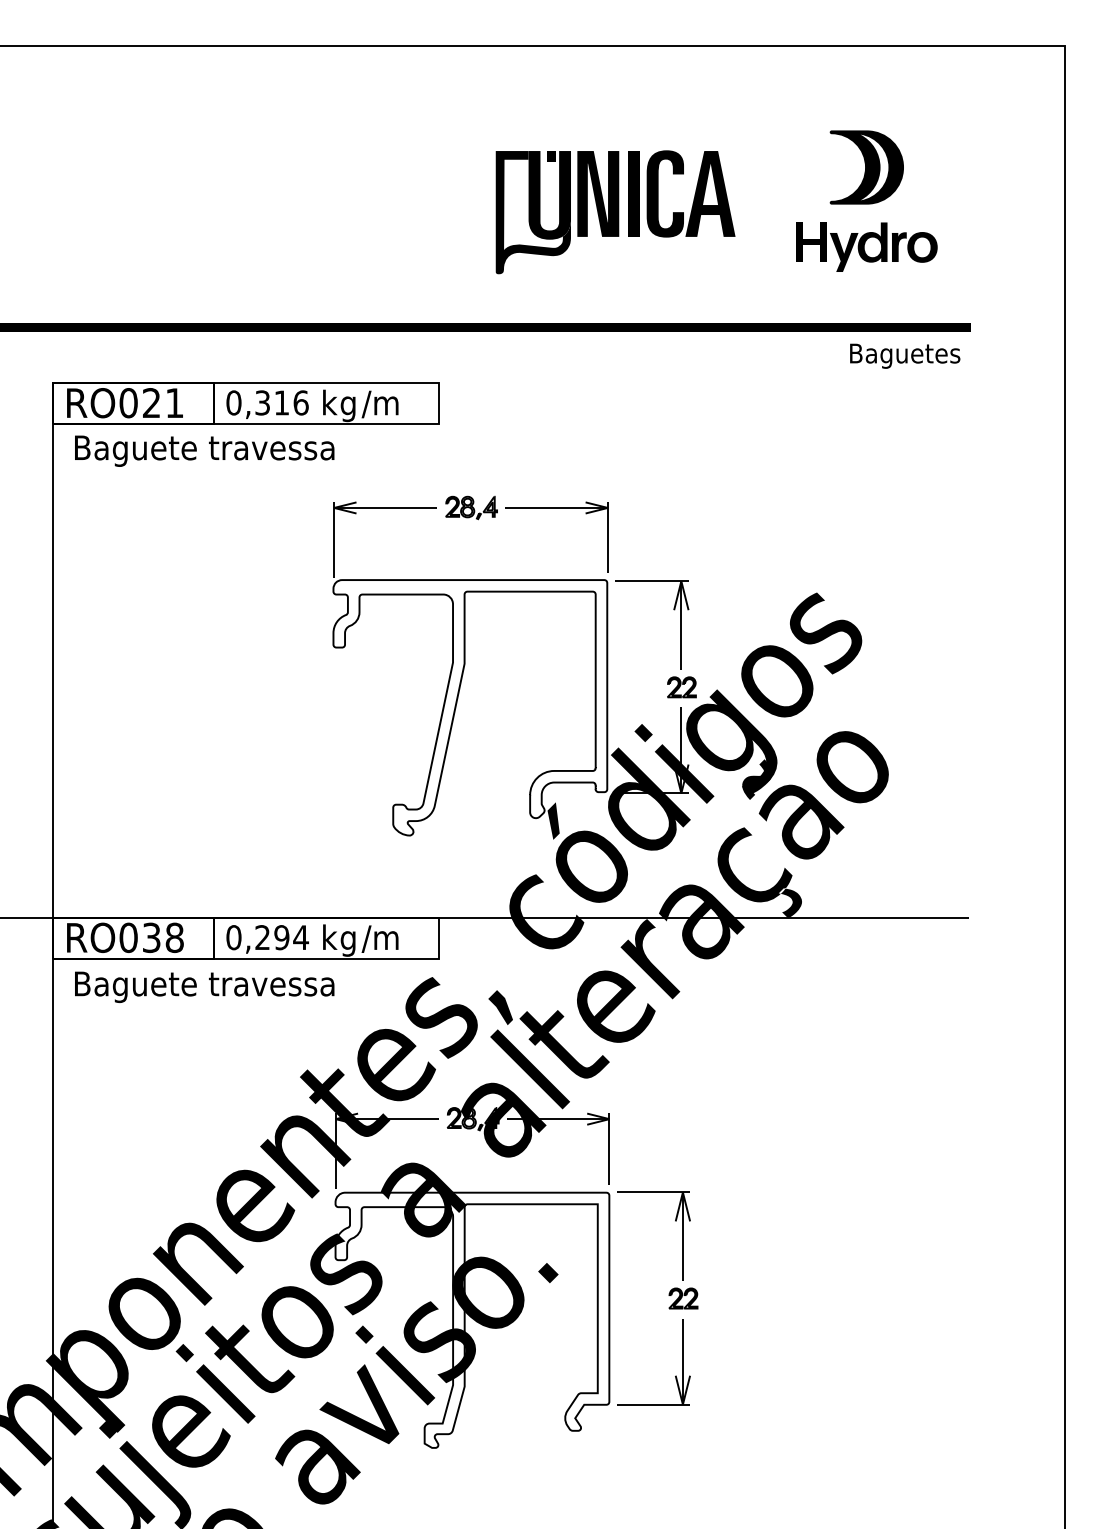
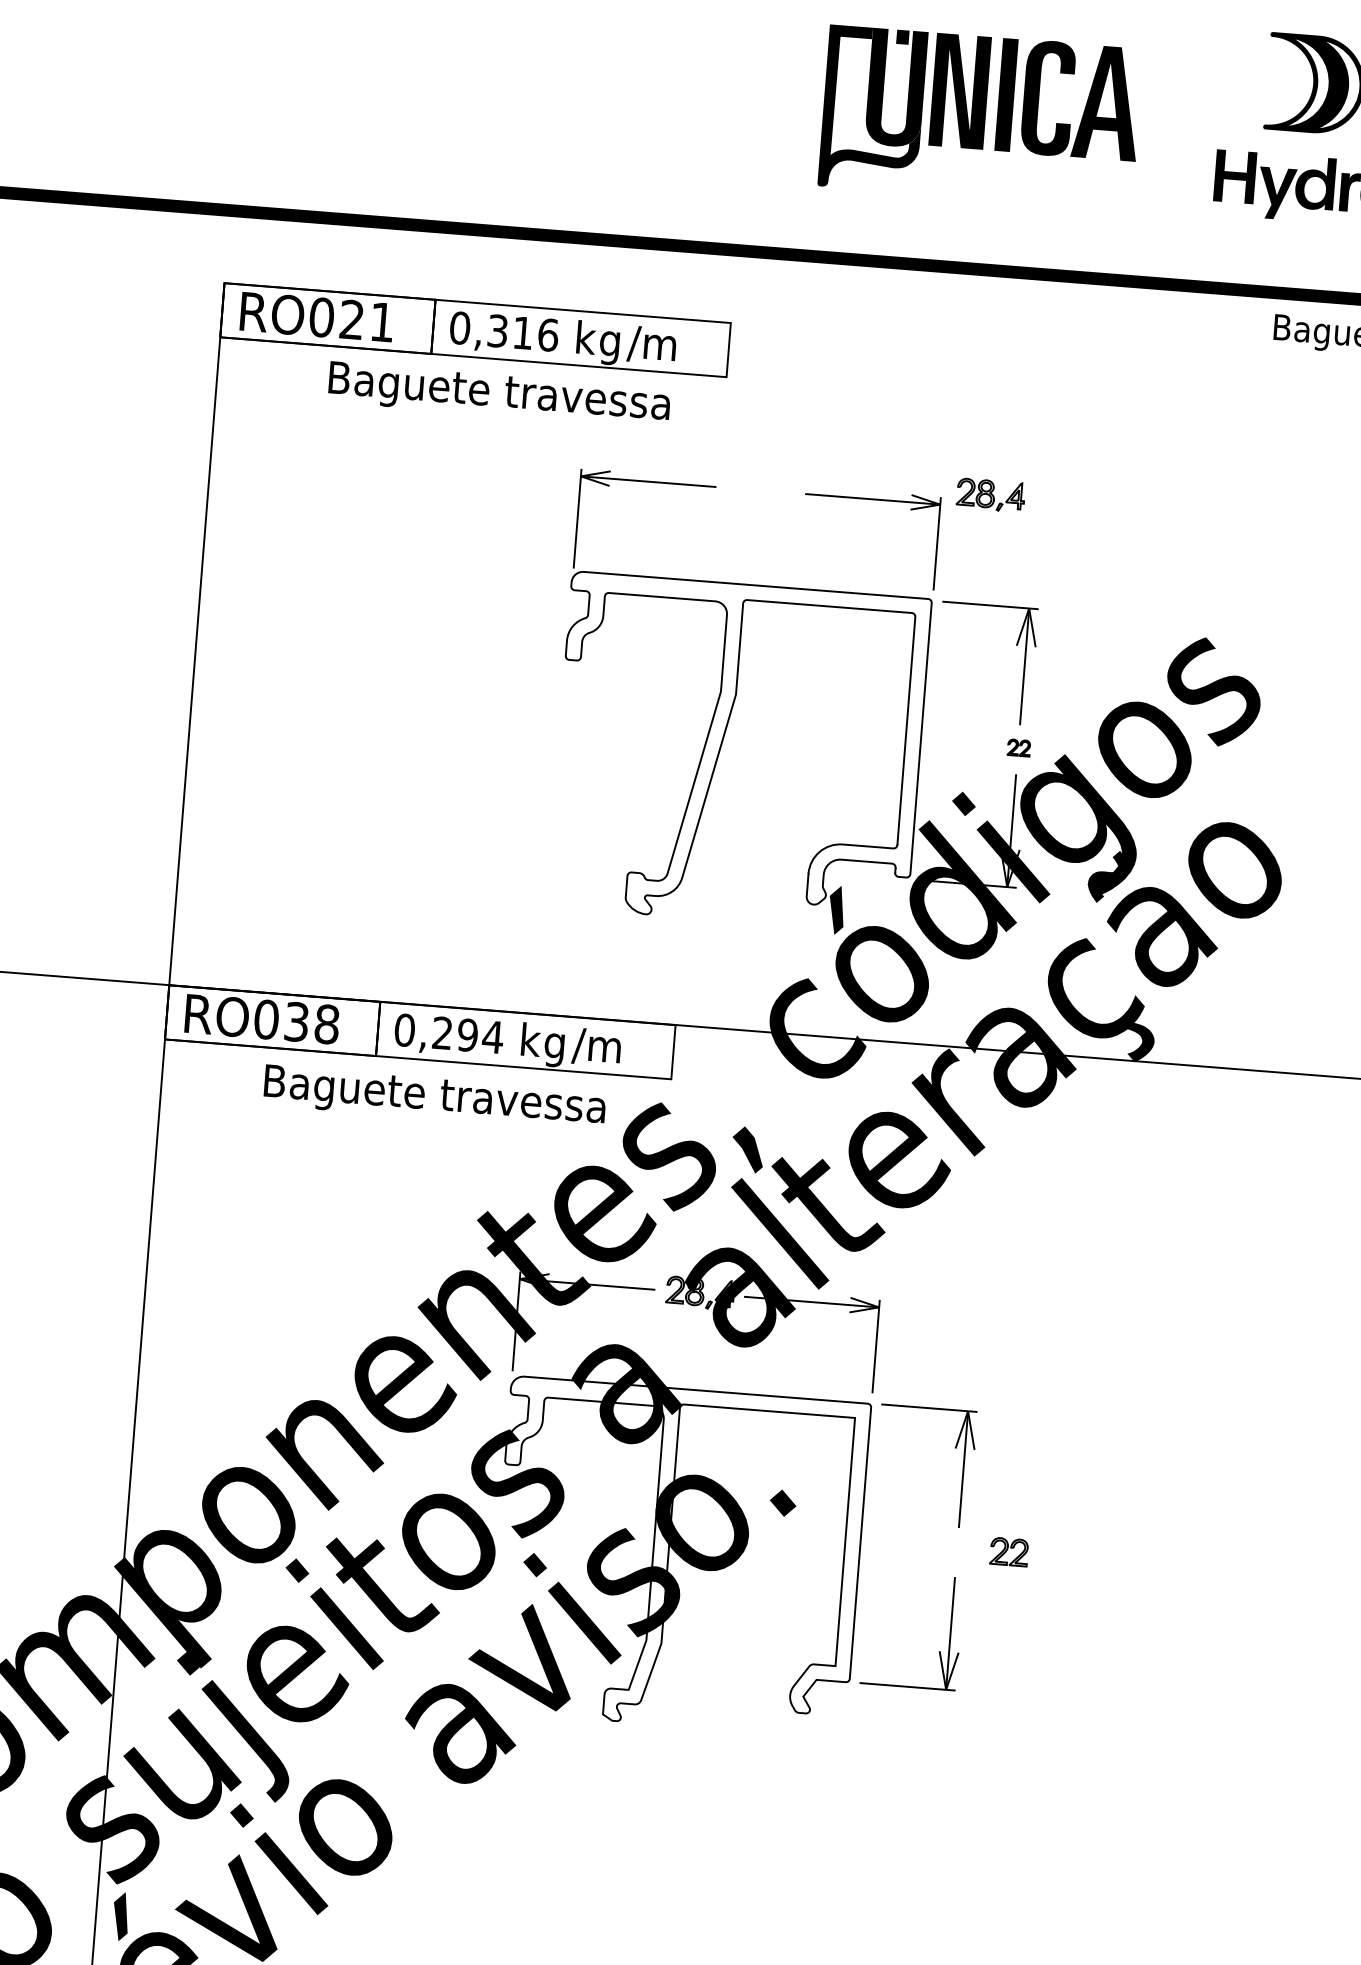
text: (204, 450) -> (499, 394), moved
part: (471, 507) -> (990, 494), moved
part: (681, 687) -> (1018, 748), size x0.6
text: (204, 986) -> (434, 1097), moved
part: (683, 1298) -> (1009, 1551), moved

